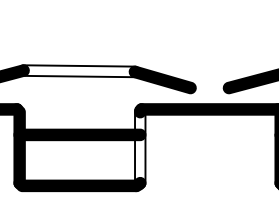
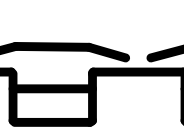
fill: (79, 70) -> (52, 46), added
fill: (140, 148) -> (92, 97), added

